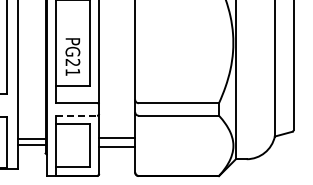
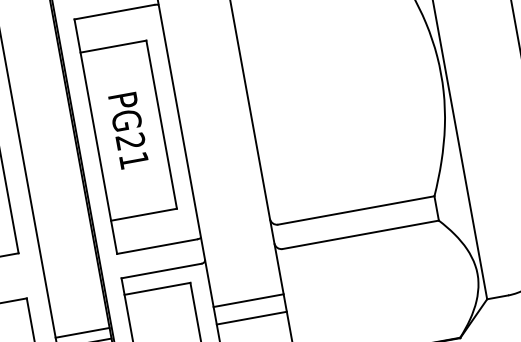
text: (72, 56) -> (127, 129), moved
line: (76, 115) -> (161, 270), dashed -> solid

